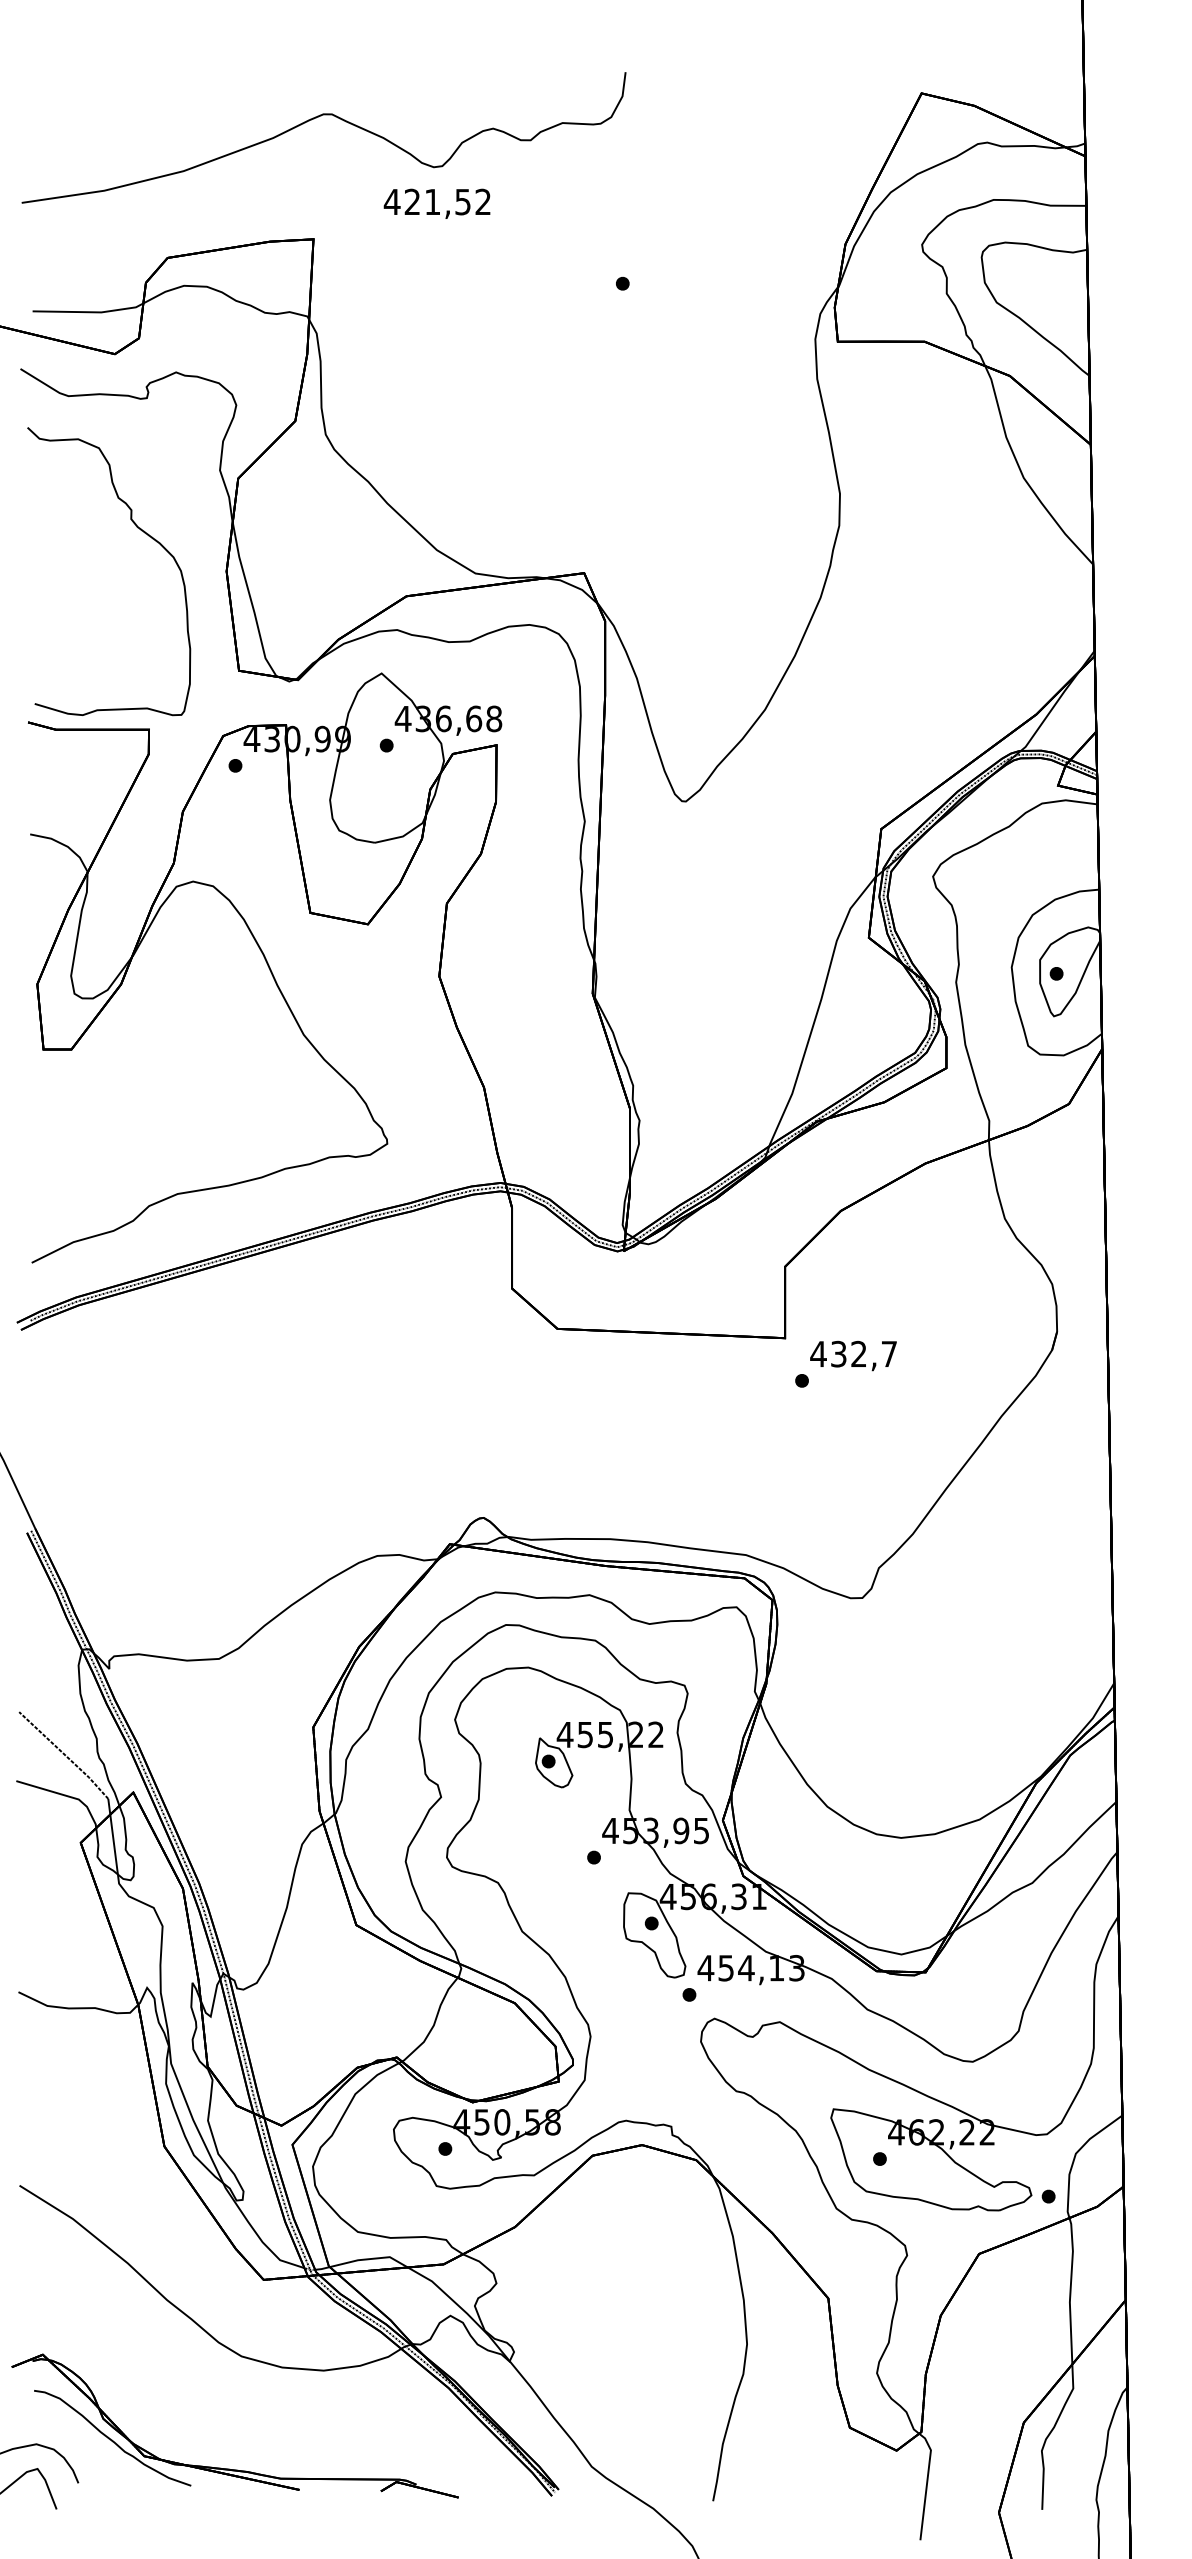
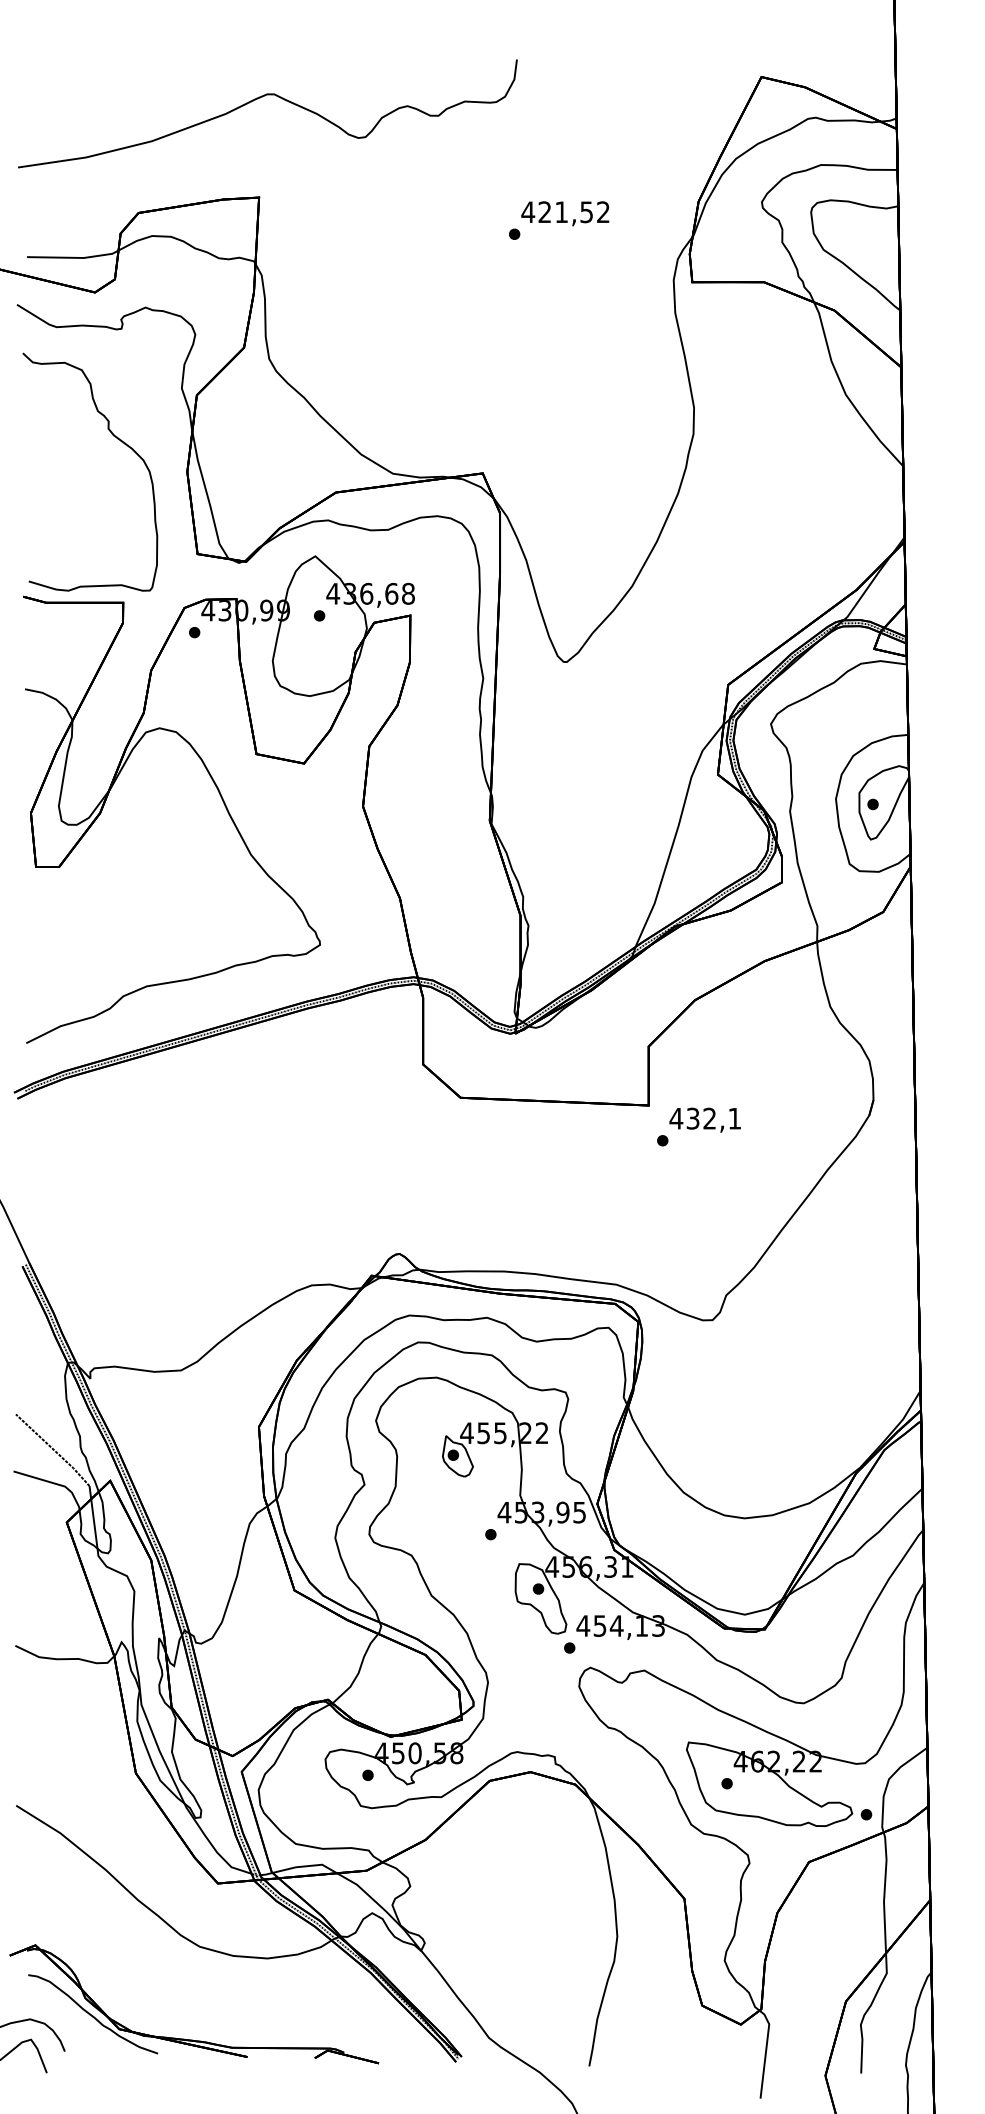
text: (436, 203) -> (564, 213), moved
text: (889, 1353) -> (734, 1118), 432,7 -> 432,1

